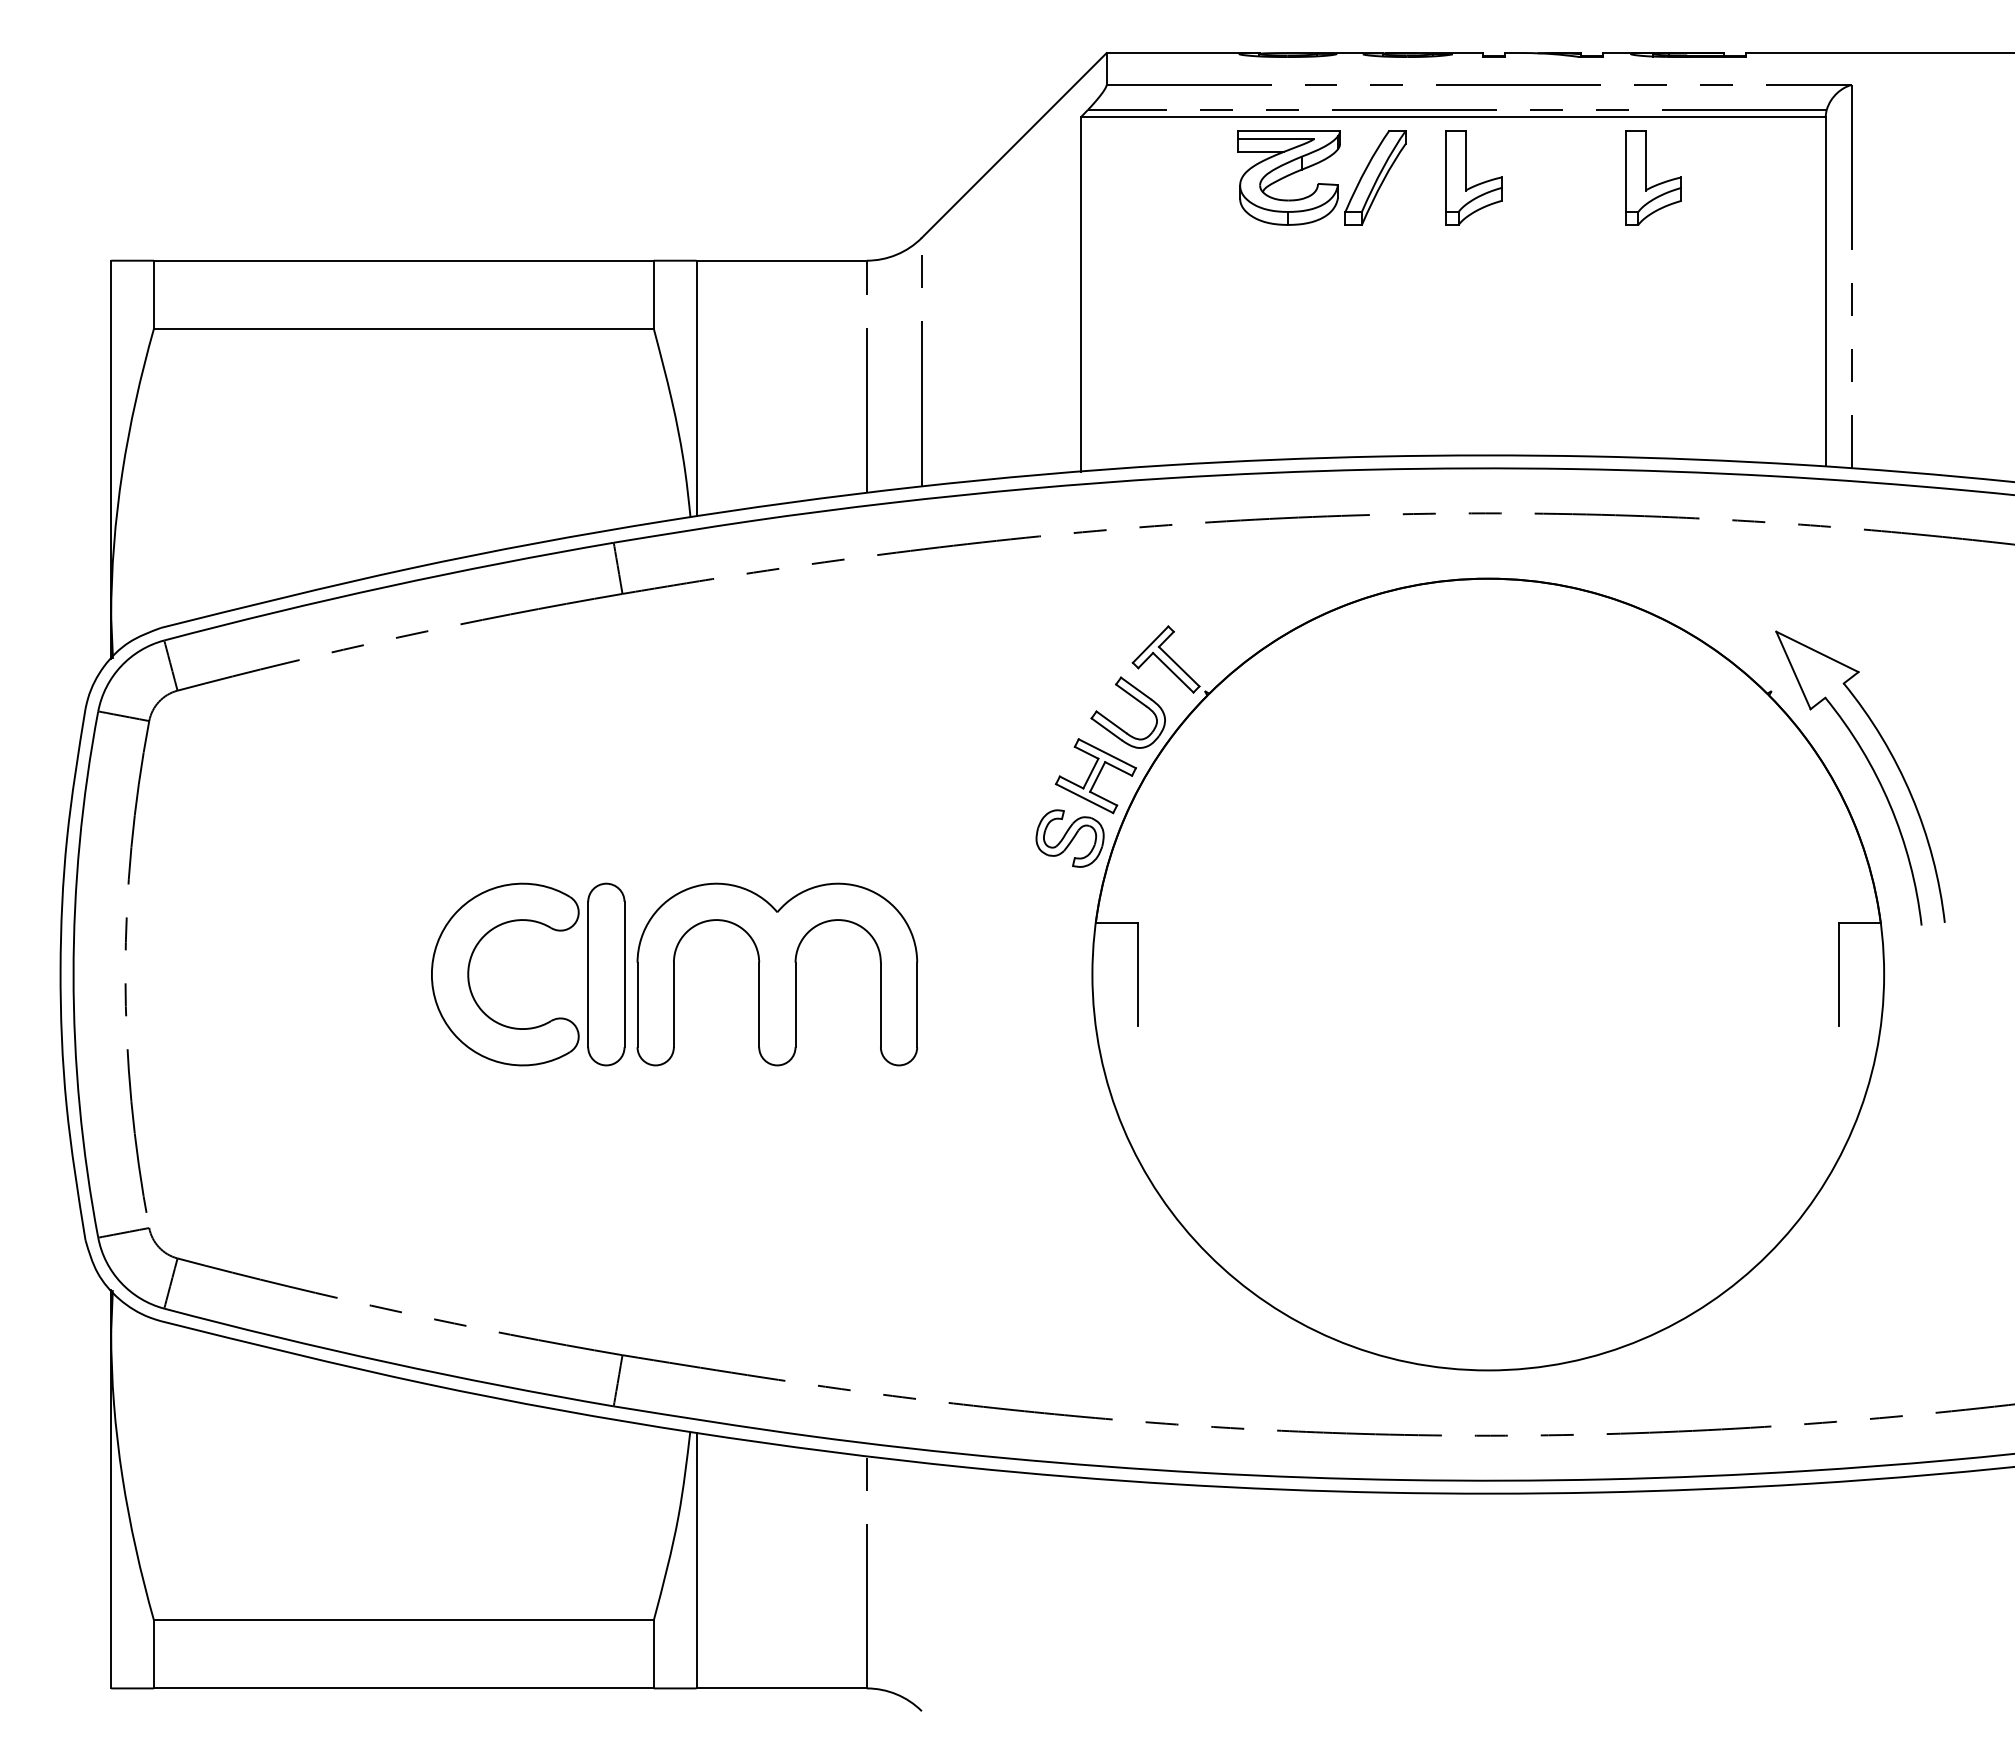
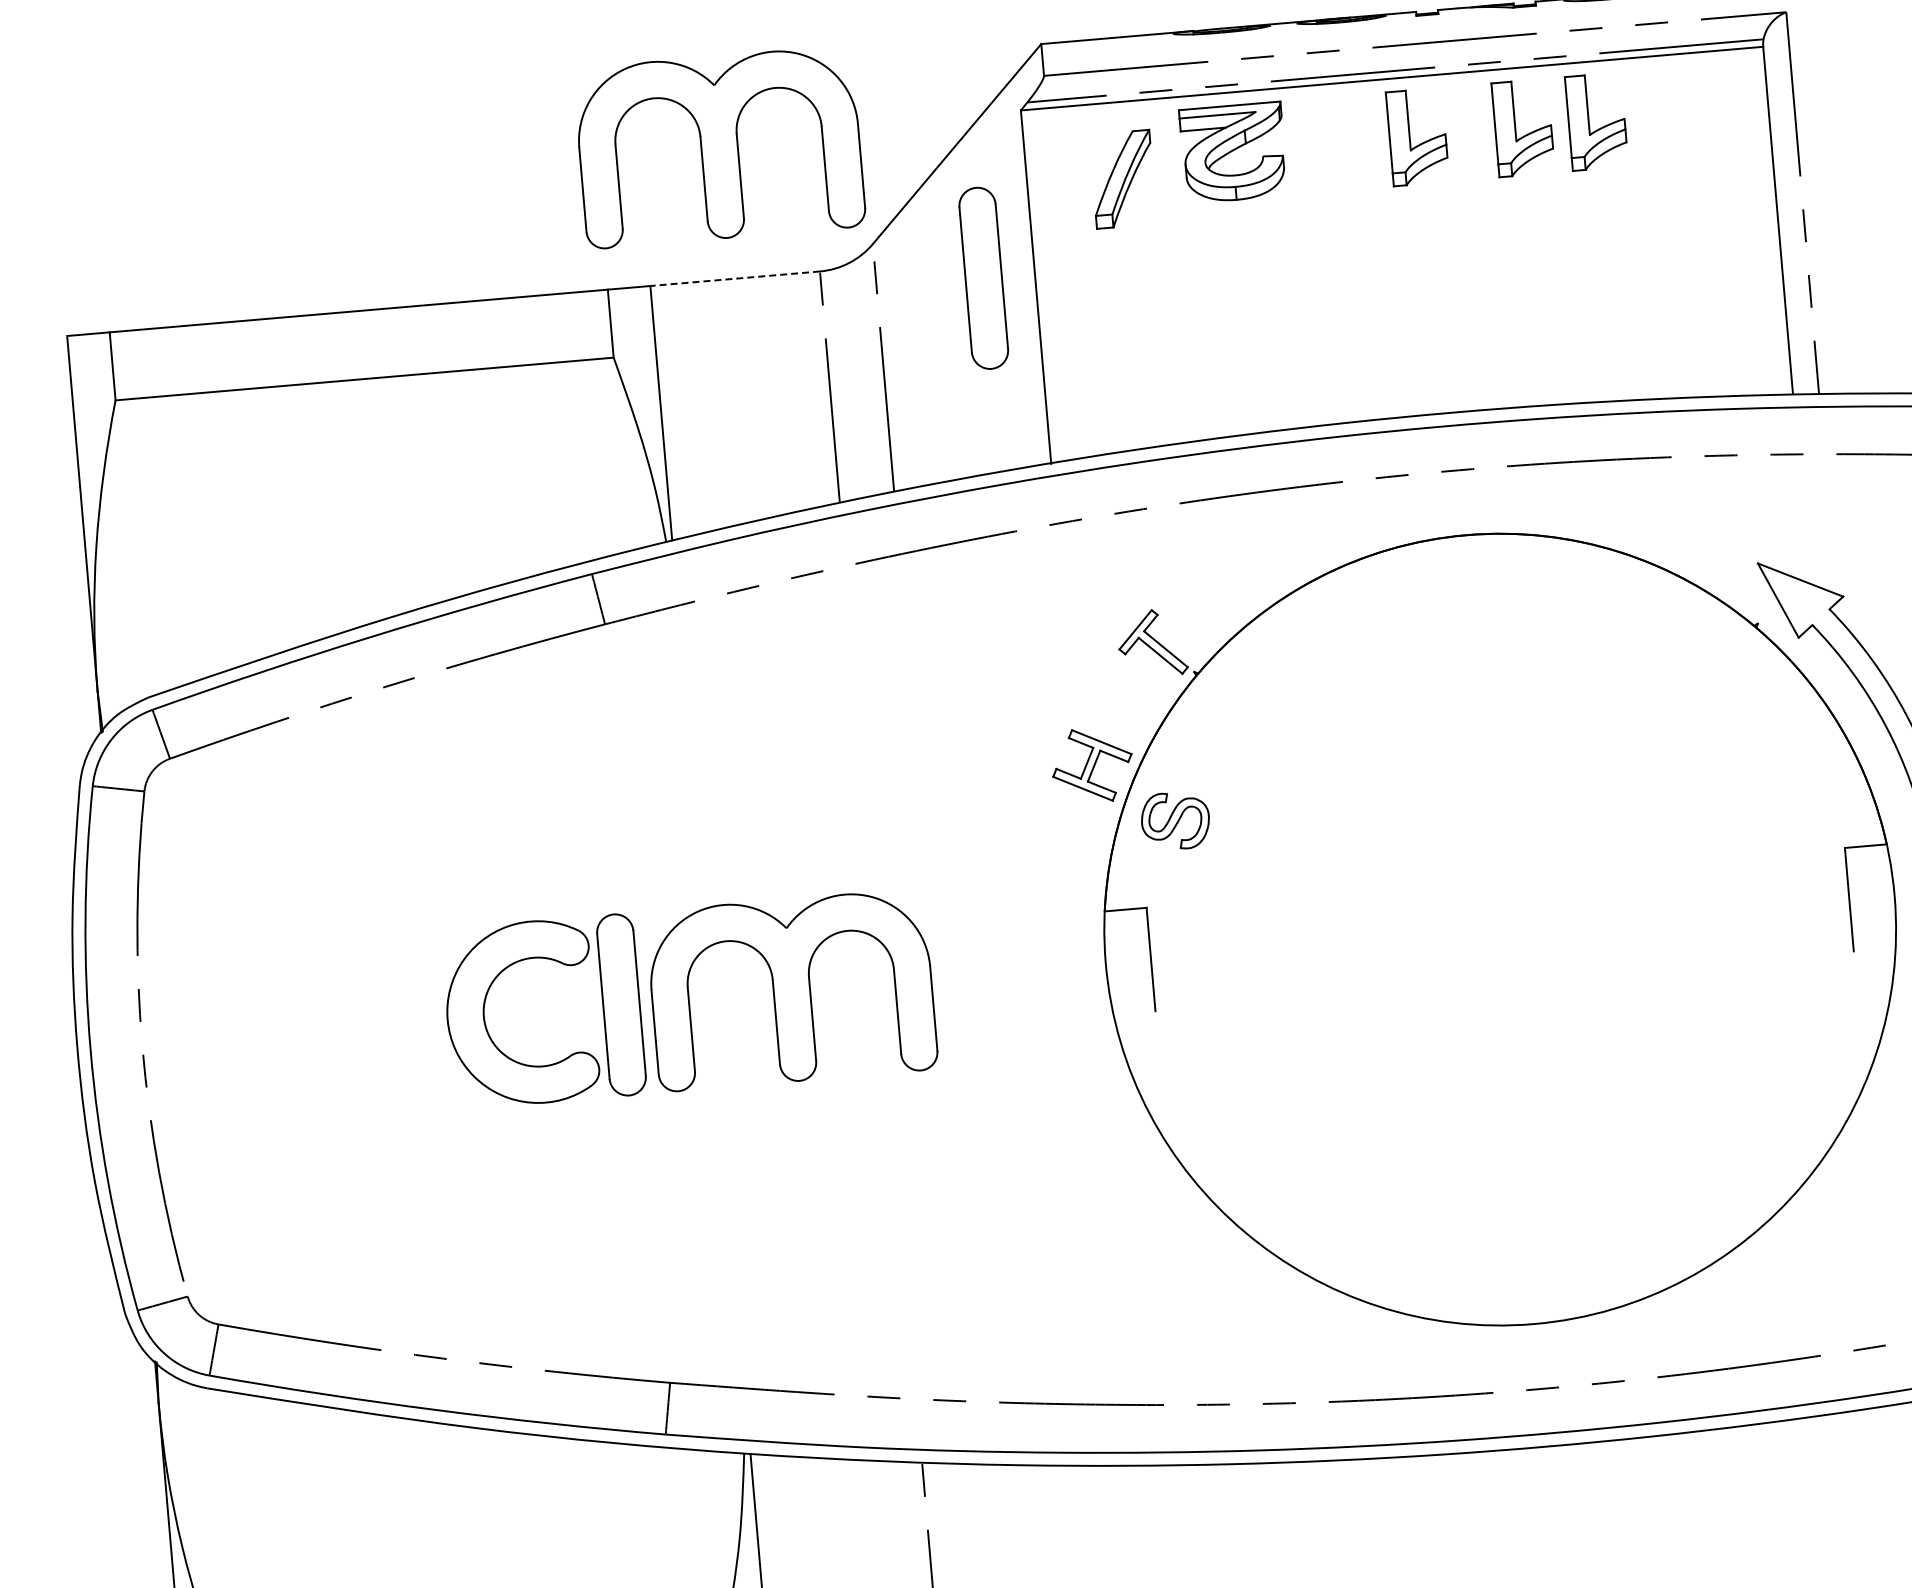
part: (777, 128) -> (719, 147), added
part: (1375, 177) -> (1122, 179), moved
part: (1572, 177) -> (1516, 128), added
line: (781, 260) -> (735, 278), solid -> dashed
part: (1029, 281) -> (983, 278), added
part: (1137, 701) -> (1127, 687), removed
part: (1069, 838) -> (1174, 820), moved

